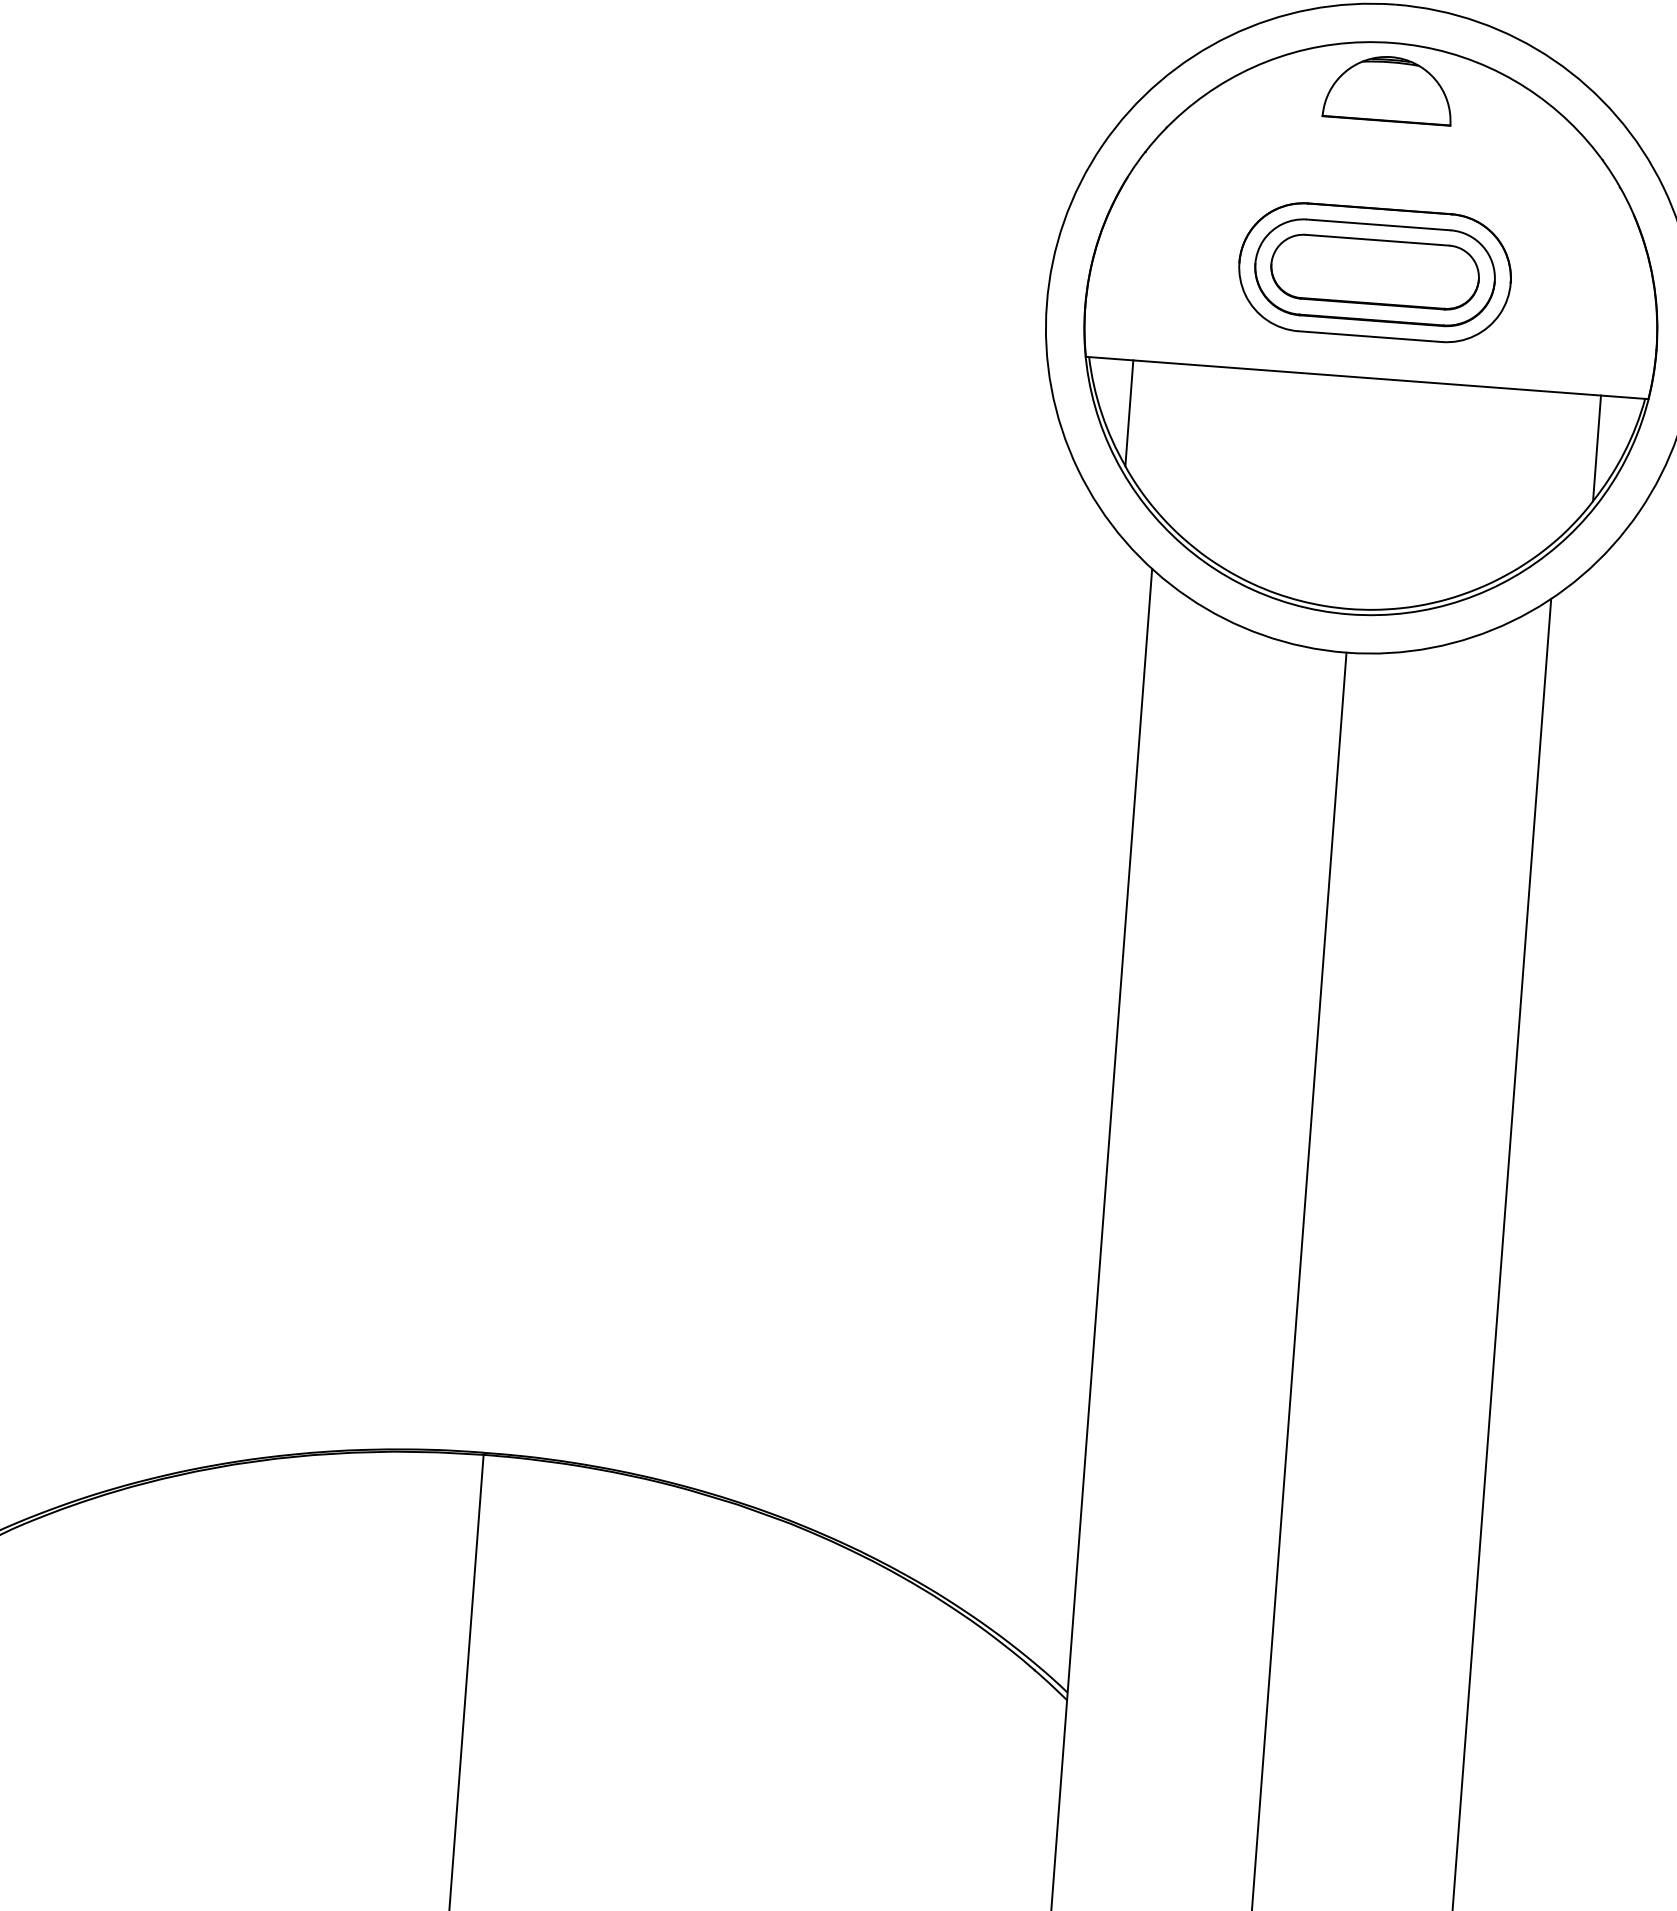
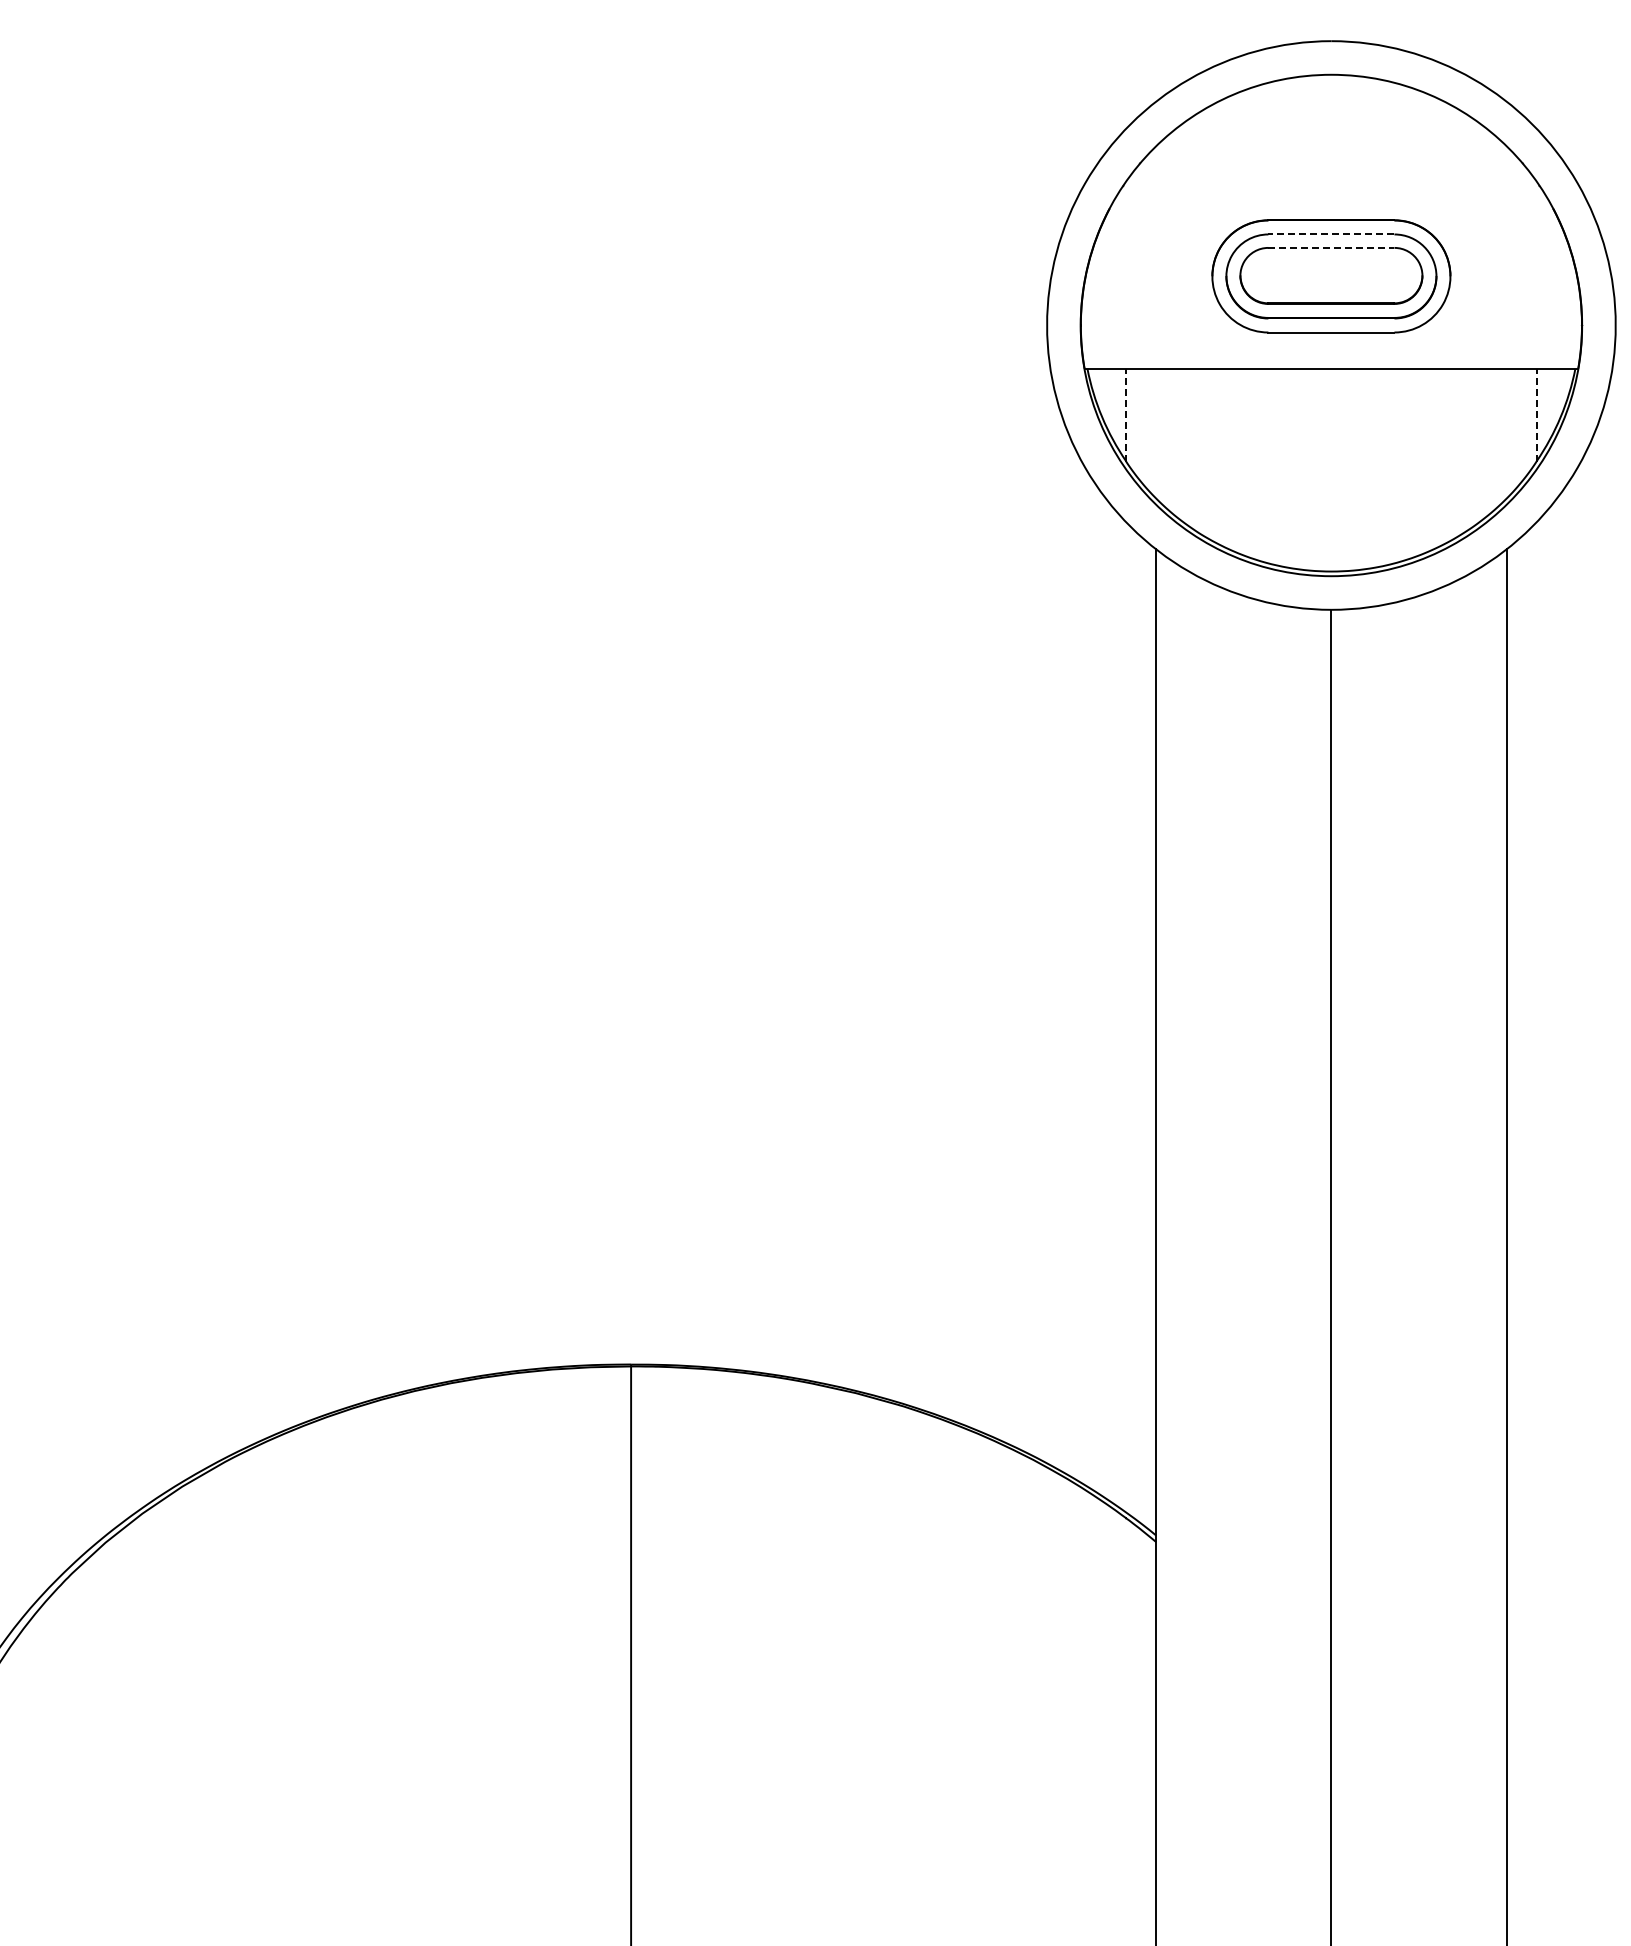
part: (1389, 88) -> (1331, 114), removed
line: (1377, 224) -> (1330, 234), solid -> dashed
line: (1377, 239) -> (1331, 247), solid -> dashed
line: (1129, 412) -> (1126, 414), solid -> dashed
line: (1596, 447) -> (1536, 414), solid -> dashed

